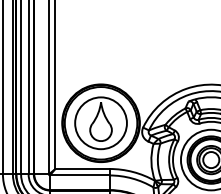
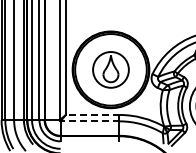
part: (100, 123) -> (110, 70), size x0.7
line: (82, 168) -> (92, 114), solid -> dashed
line: (79, 175) -> (89, 121), solid -> dashed

